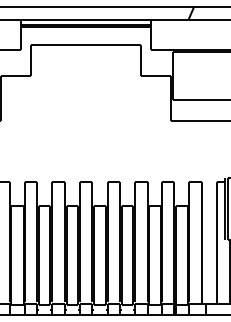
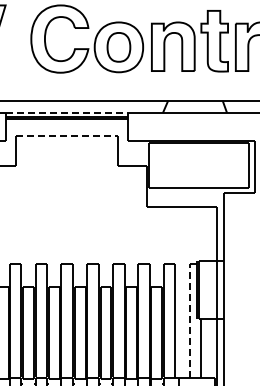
line: (86, 19) -> (67, 112), solid -> dashed
line: (86, 45) -> (67, 136), solid -> dashed
line: (216, 243) -> (189, 321), solid -> dashed

